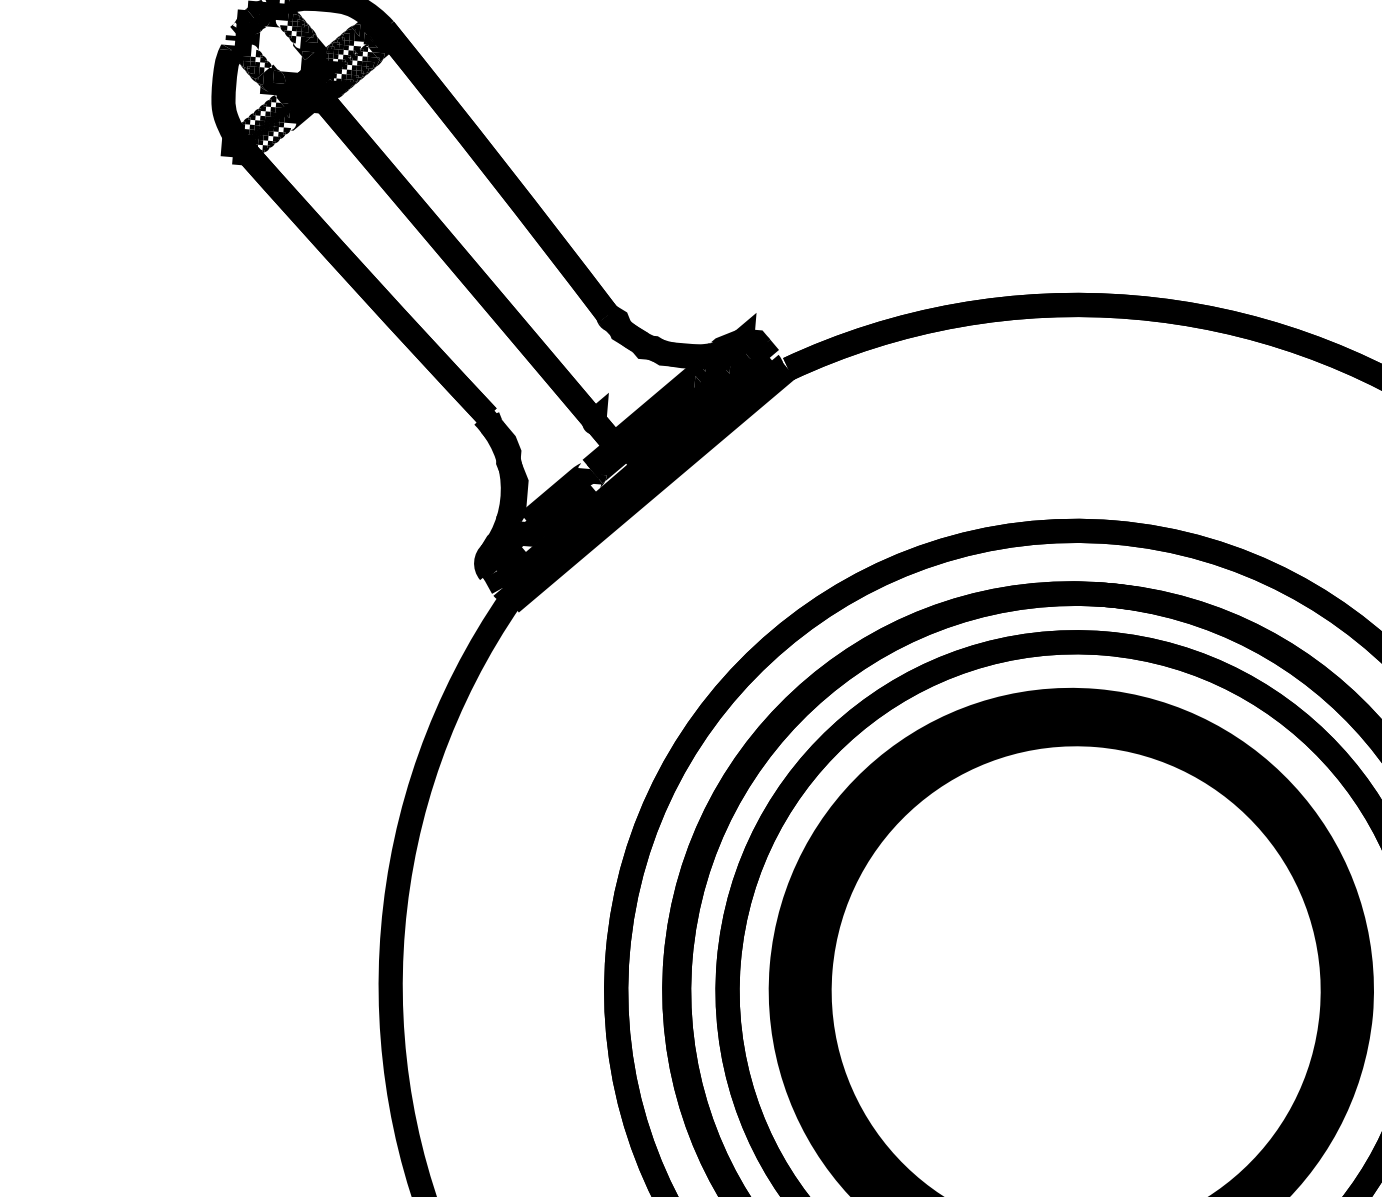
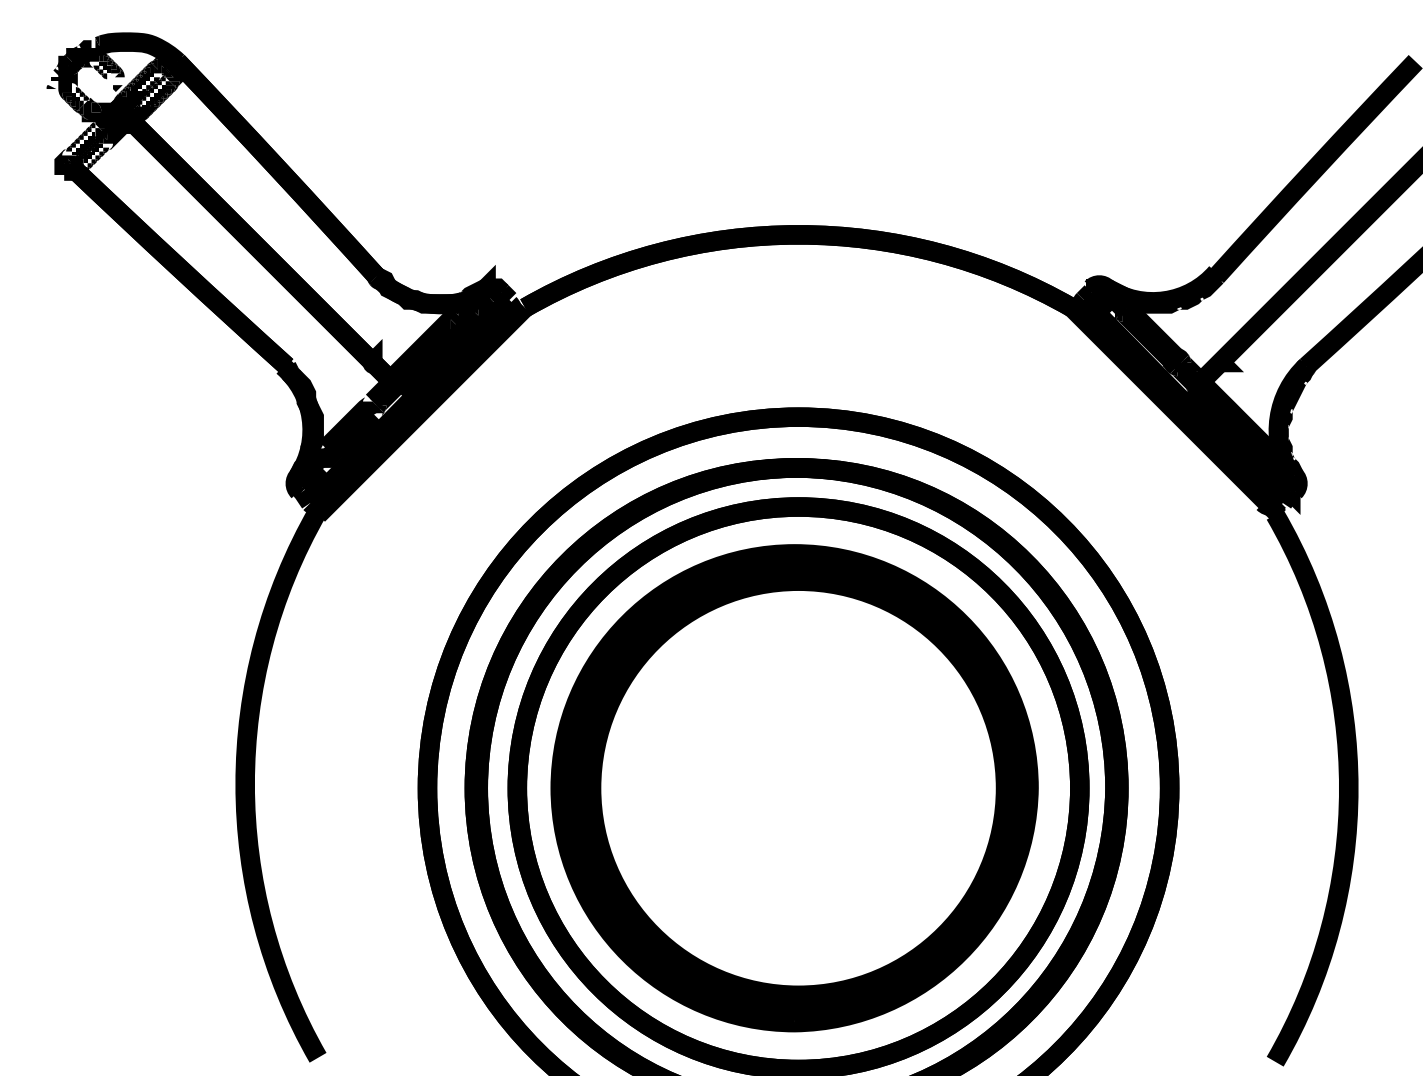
fill: (308, 58) -> (118, 90), removed
fill: (232, 100) -> (60, 129), removed

